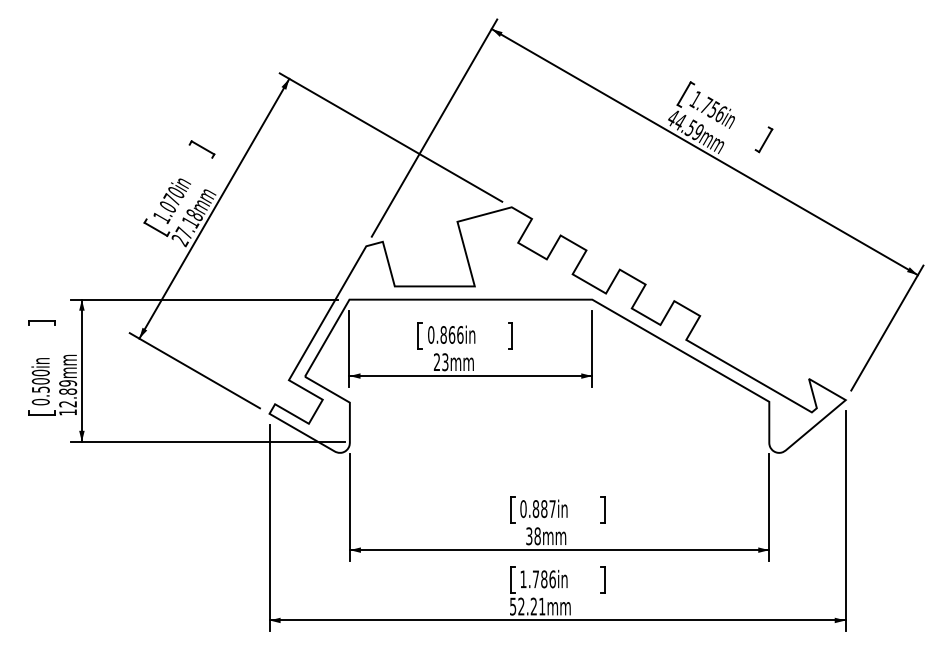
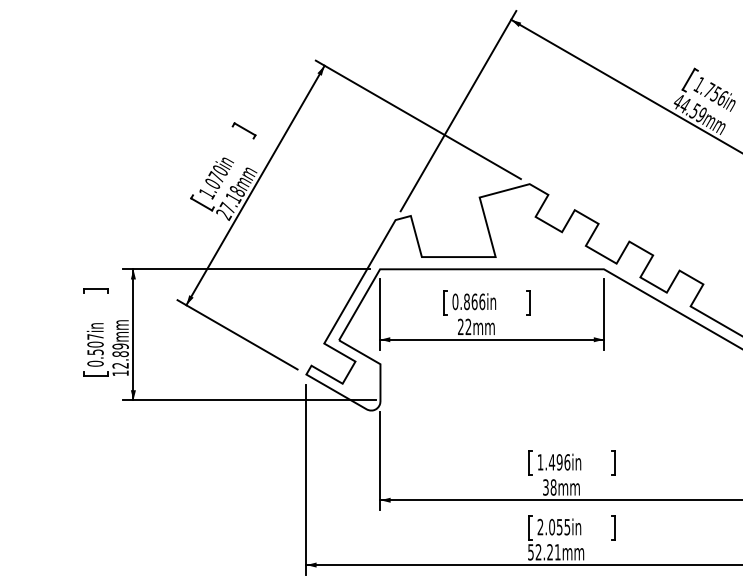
text: (445, 362) -> (468, 327), 23mm -> 22mm
text: (40, 372) -> (95, 336), 0.500in -> 0.507in
text: (537, 509) -> (553, 462), 0.887in -> 1.496in
text: (537, 579) -> (553, 527), 1.786in -> 2.055in

